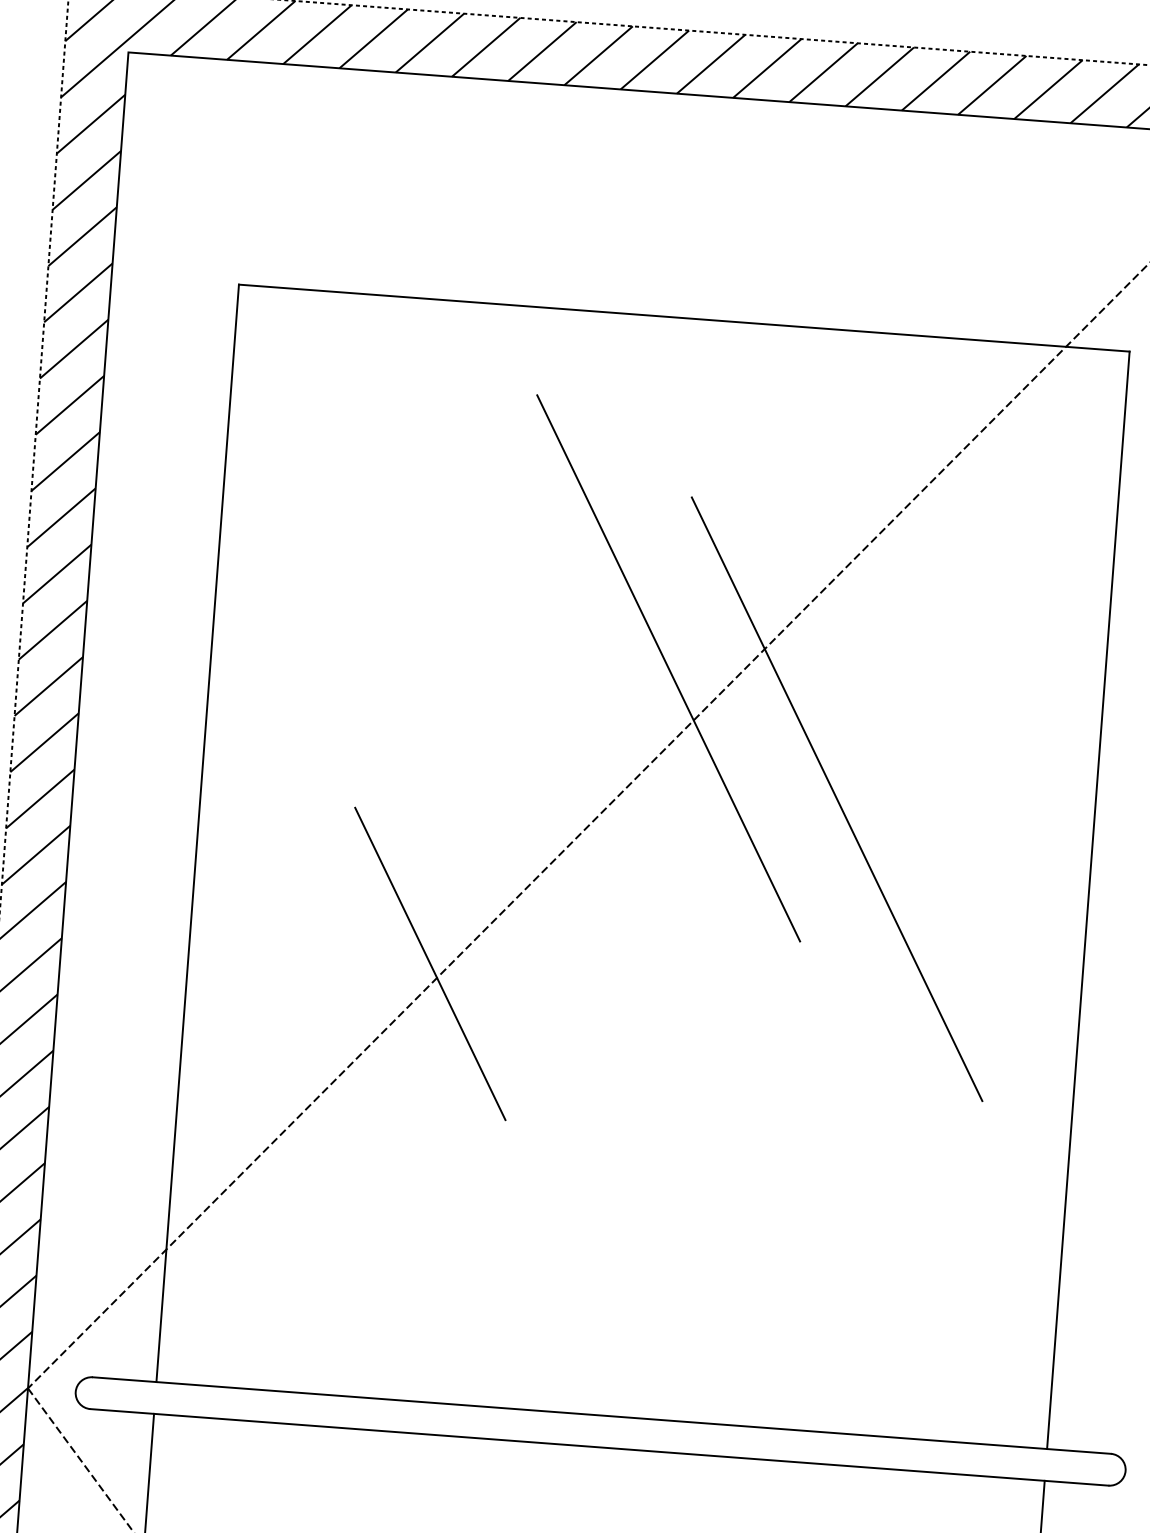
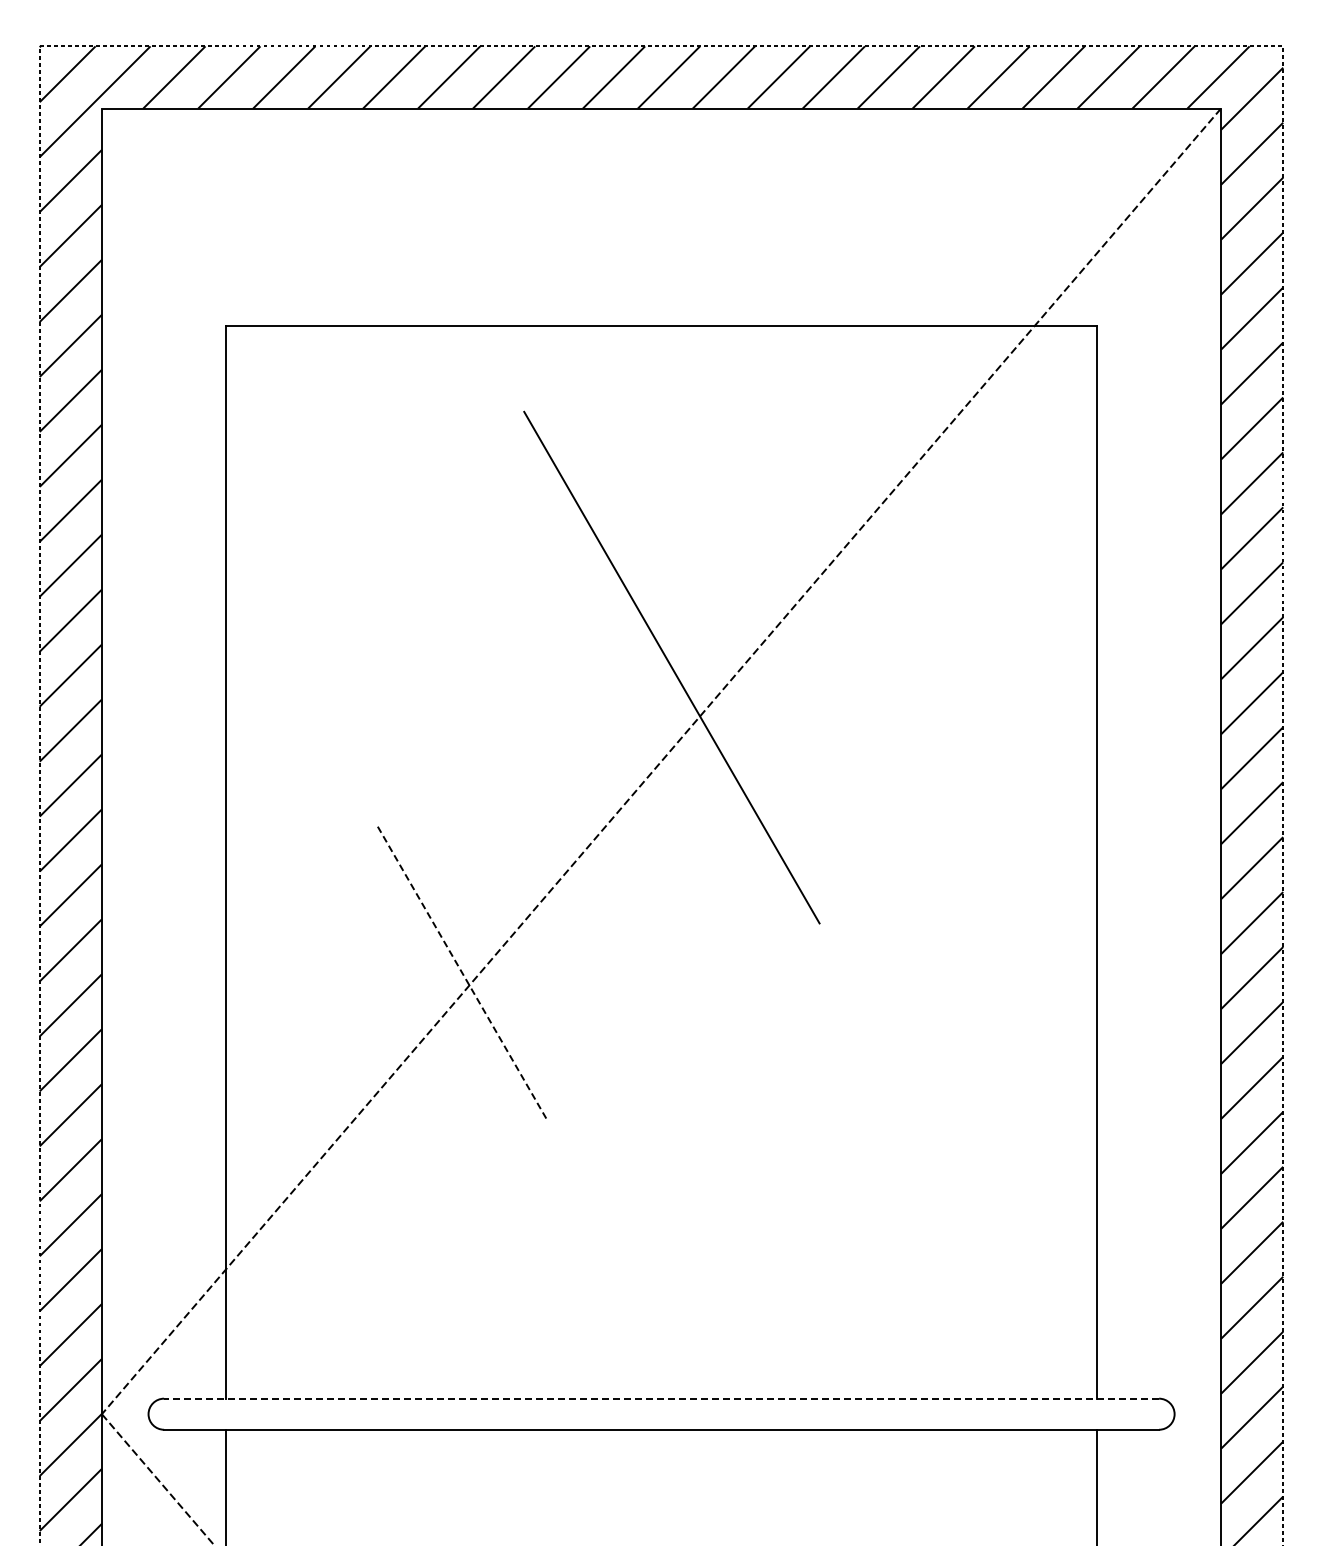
line: (836, 799) -> (844, 782), removed
line: (429, 964) -> (461, 972), solid -> dashed
line: (601, 1415) -> (661, 1398), solid -> dashed

